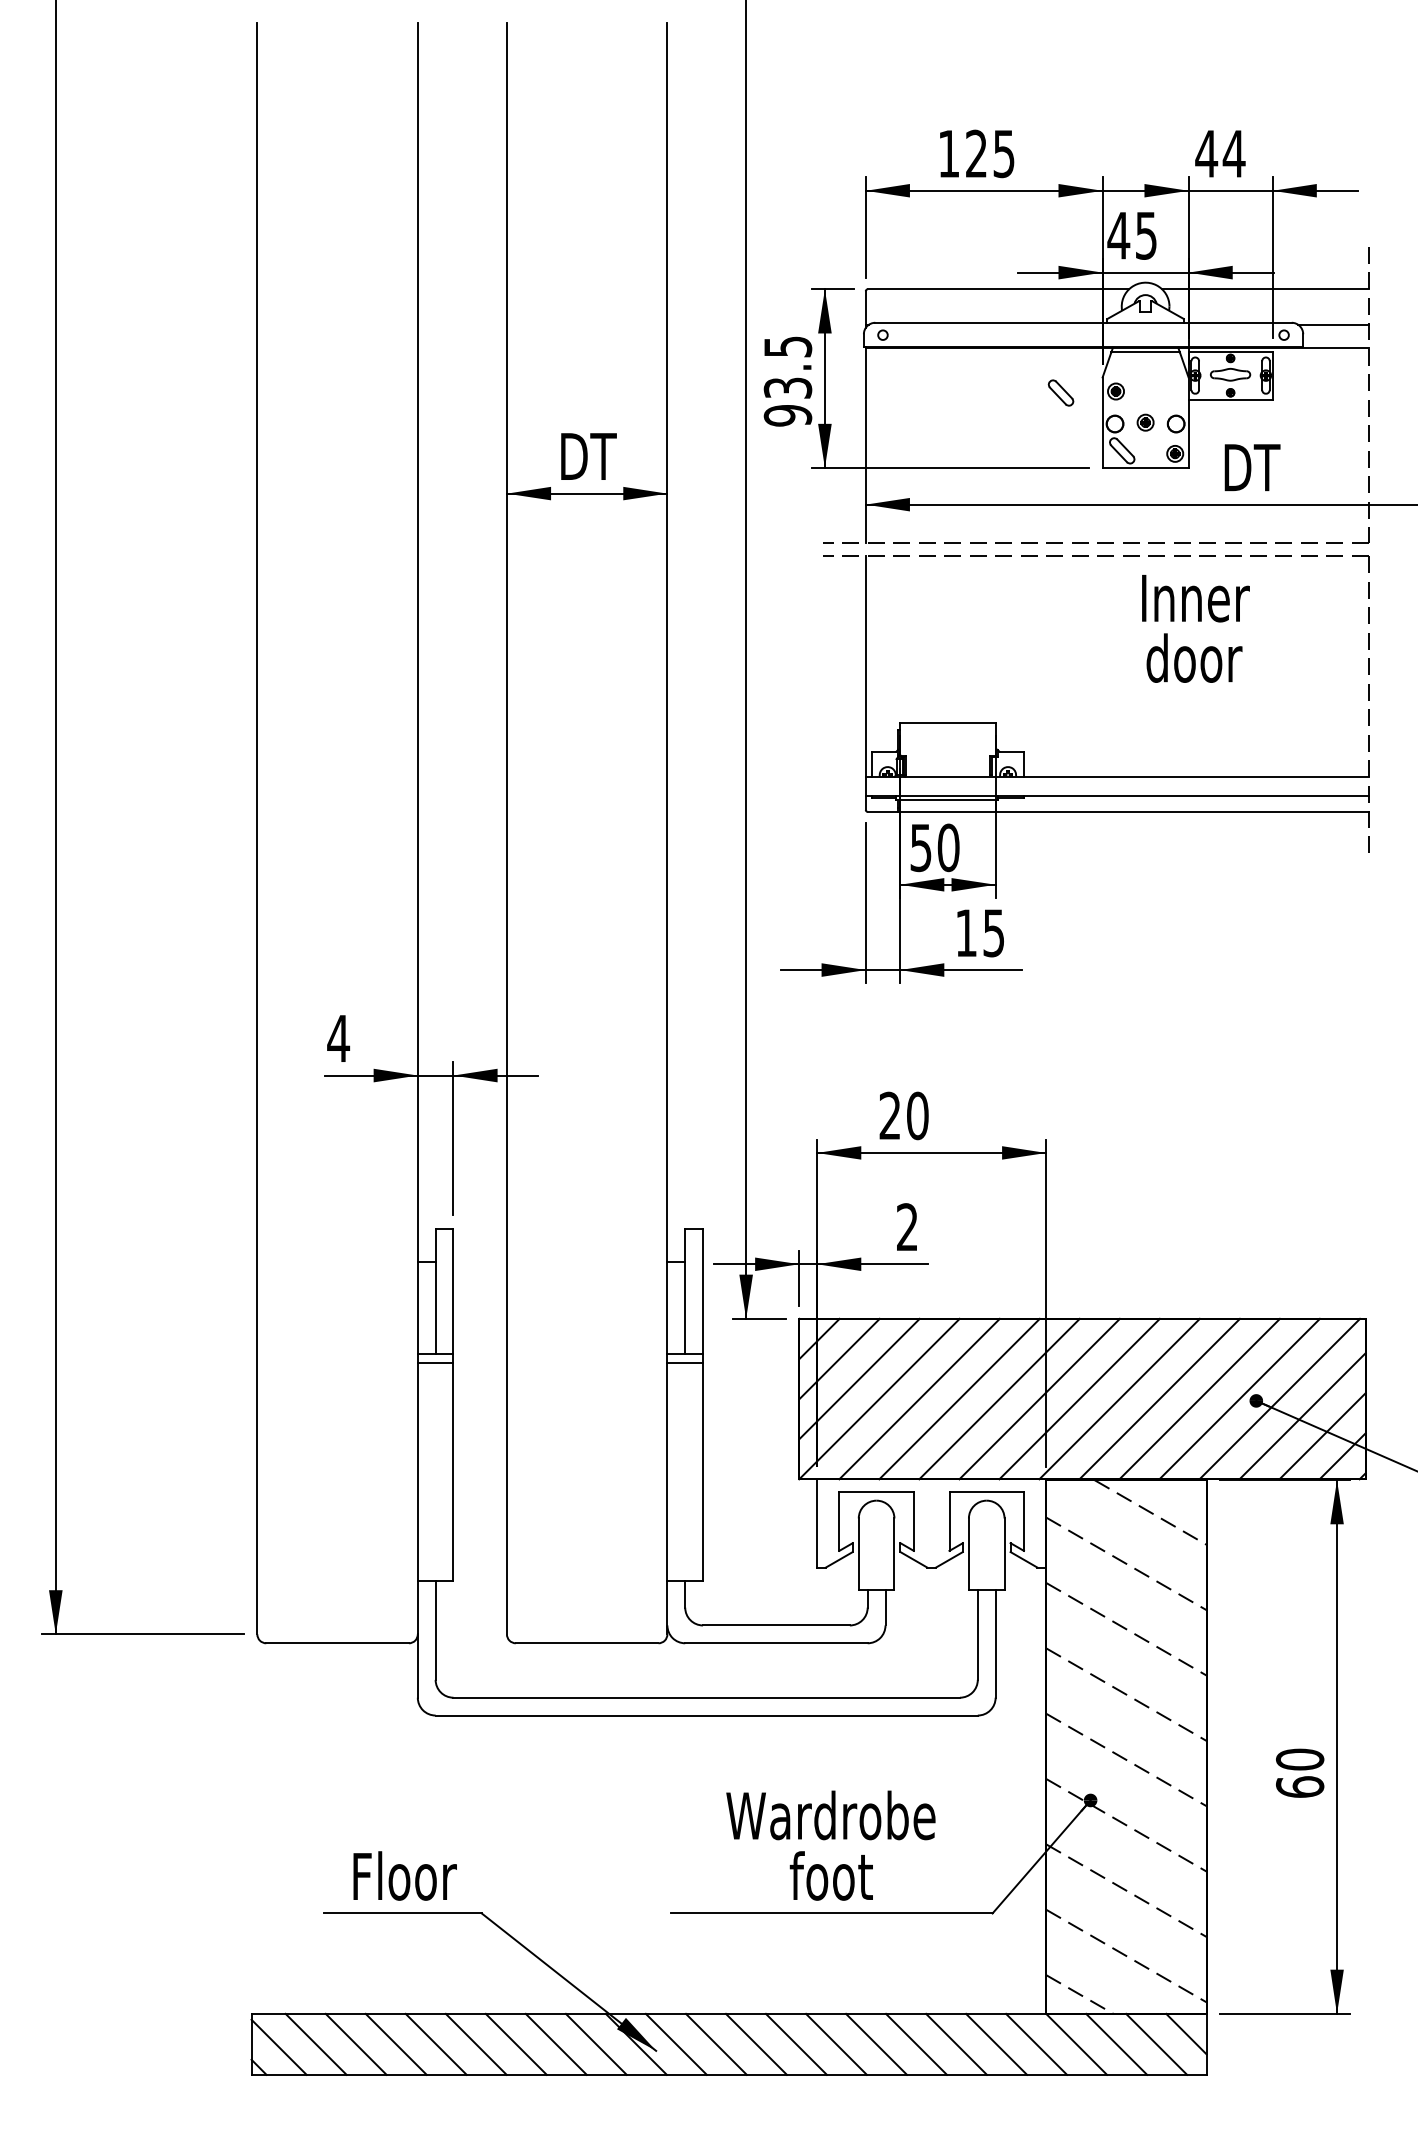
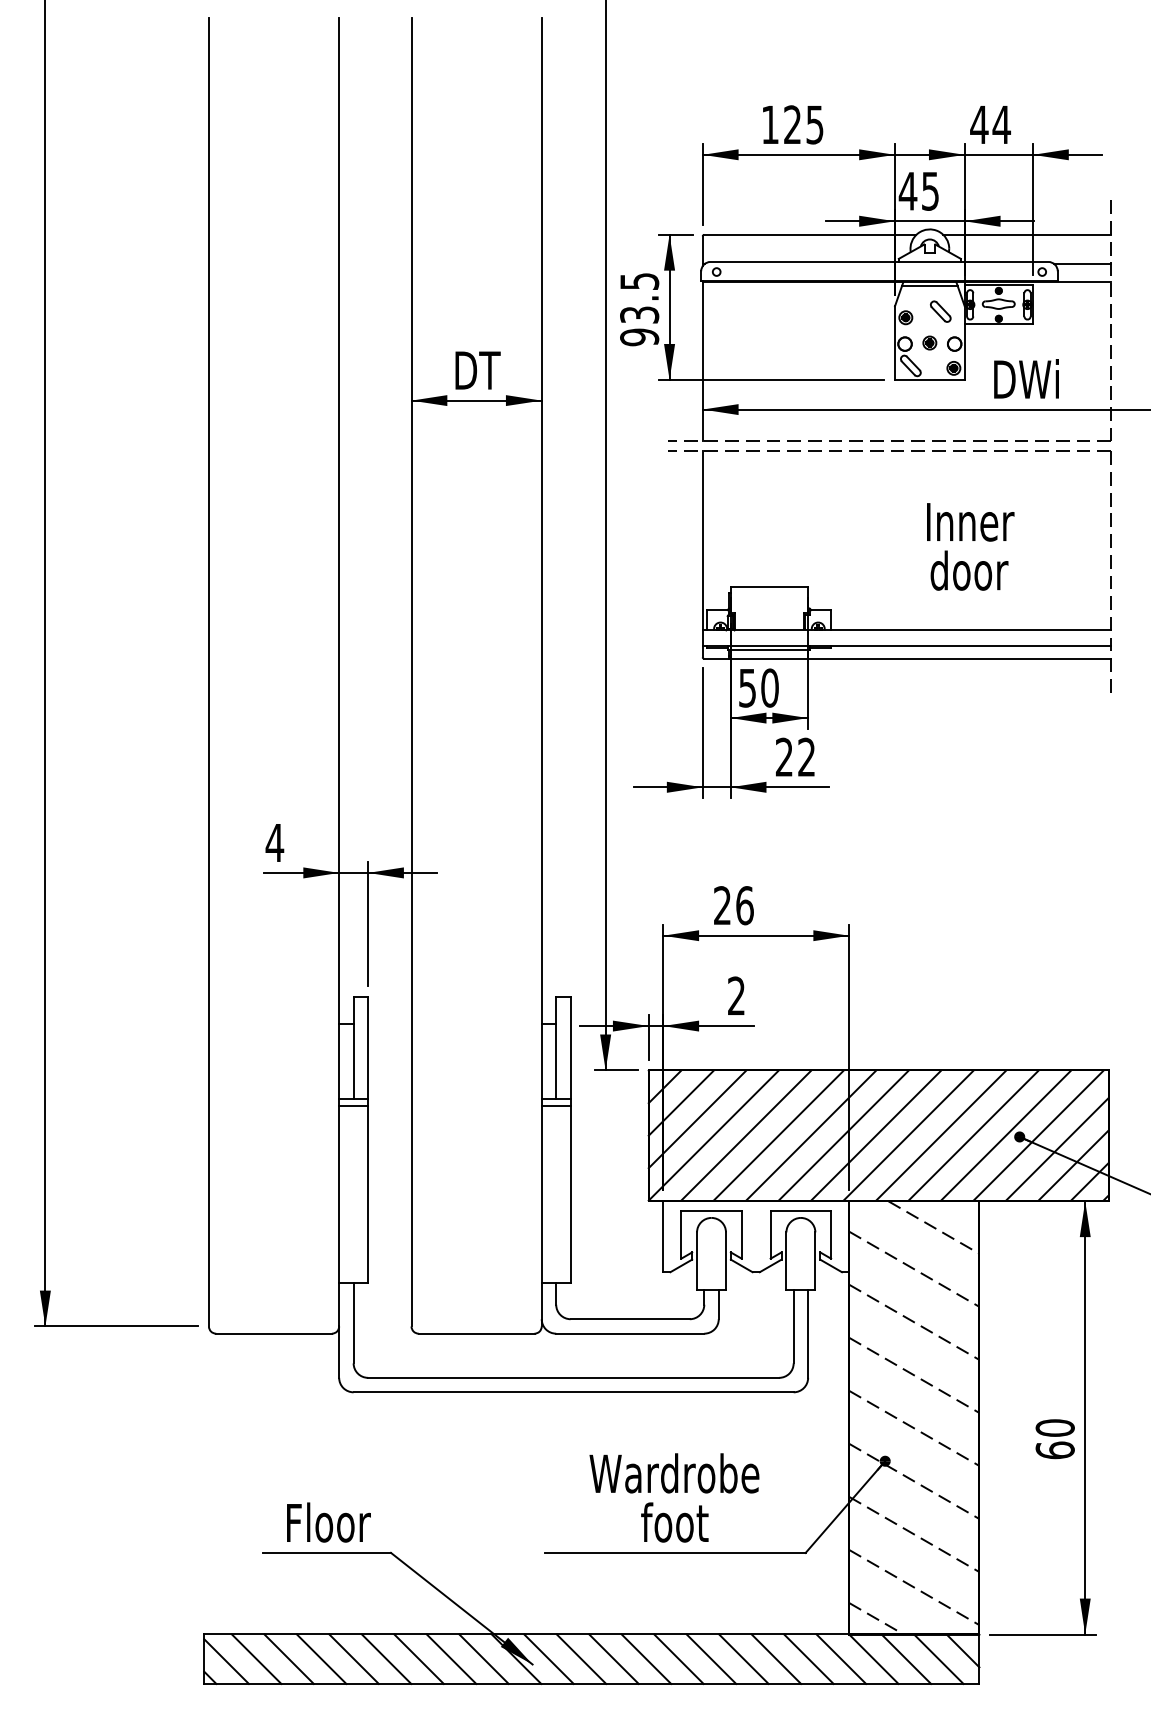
part: (1060, 392) -> (940, 311), moved
text: (1278, 466) -> (1037, 378), DT -> DWi
text: (1195, 628) -> (970, 546), moved
text: (979, 933) -> (795, 757), 15 -> 22
text: (917, 1115) -> (744, 905), 20 -> 26

